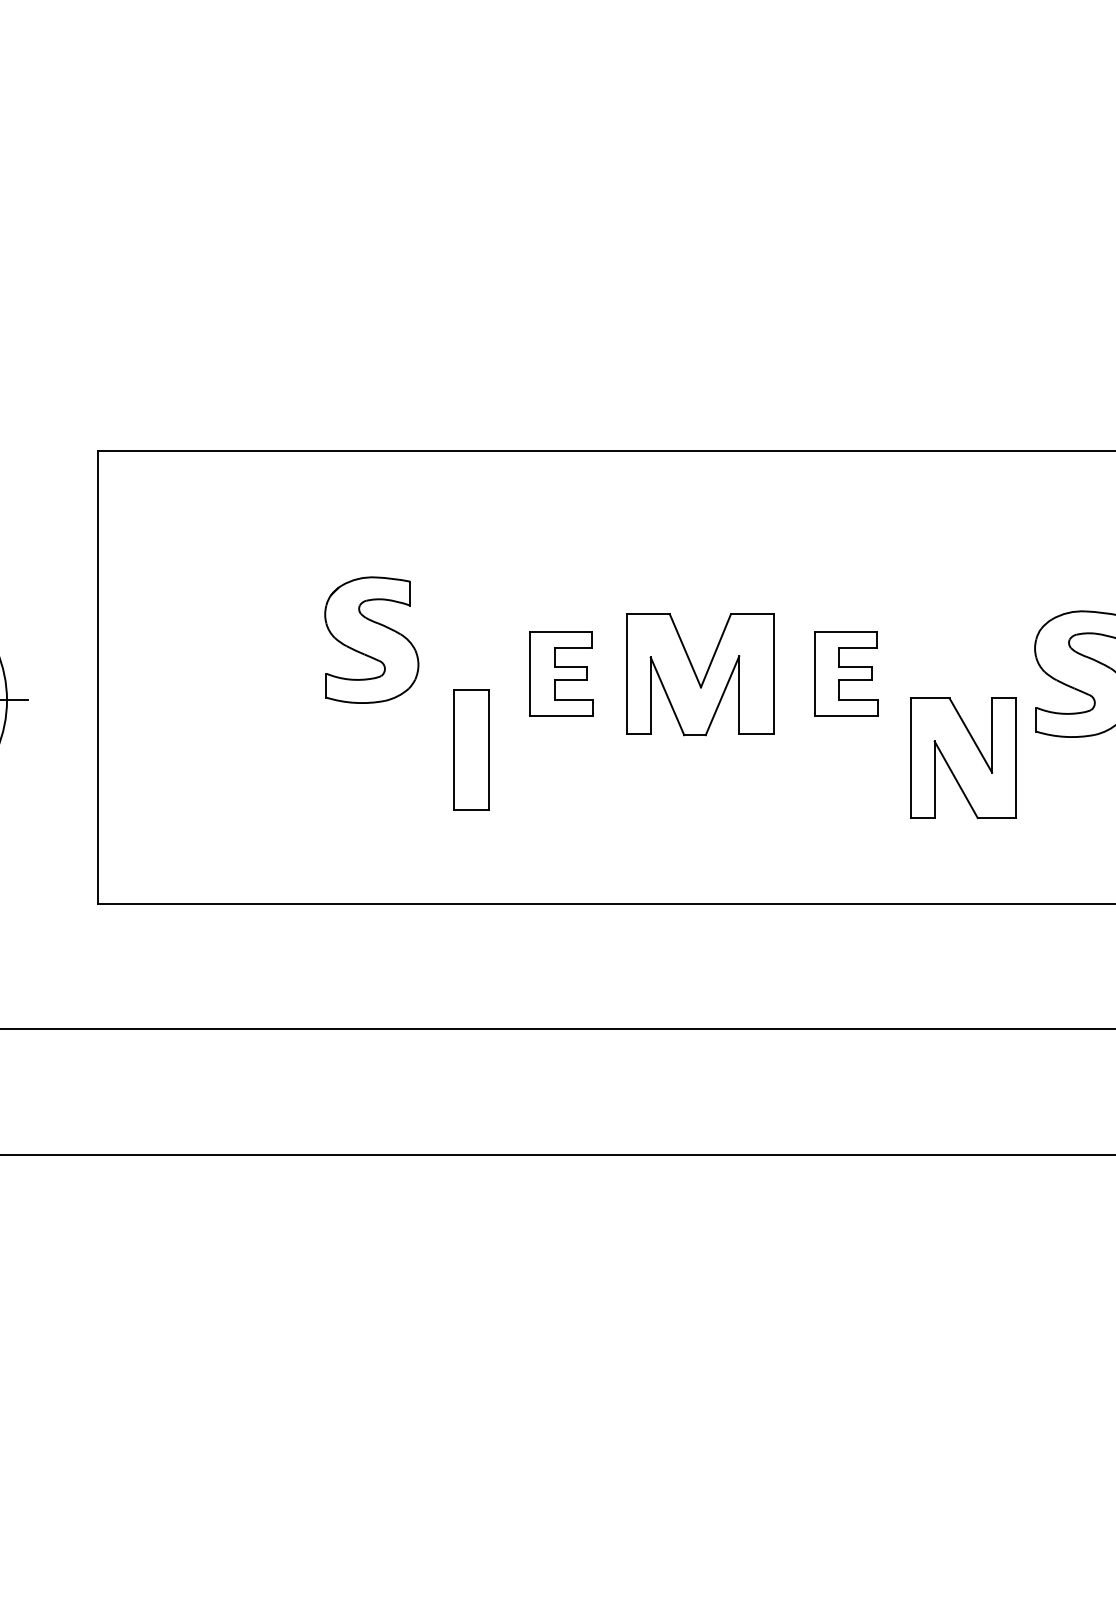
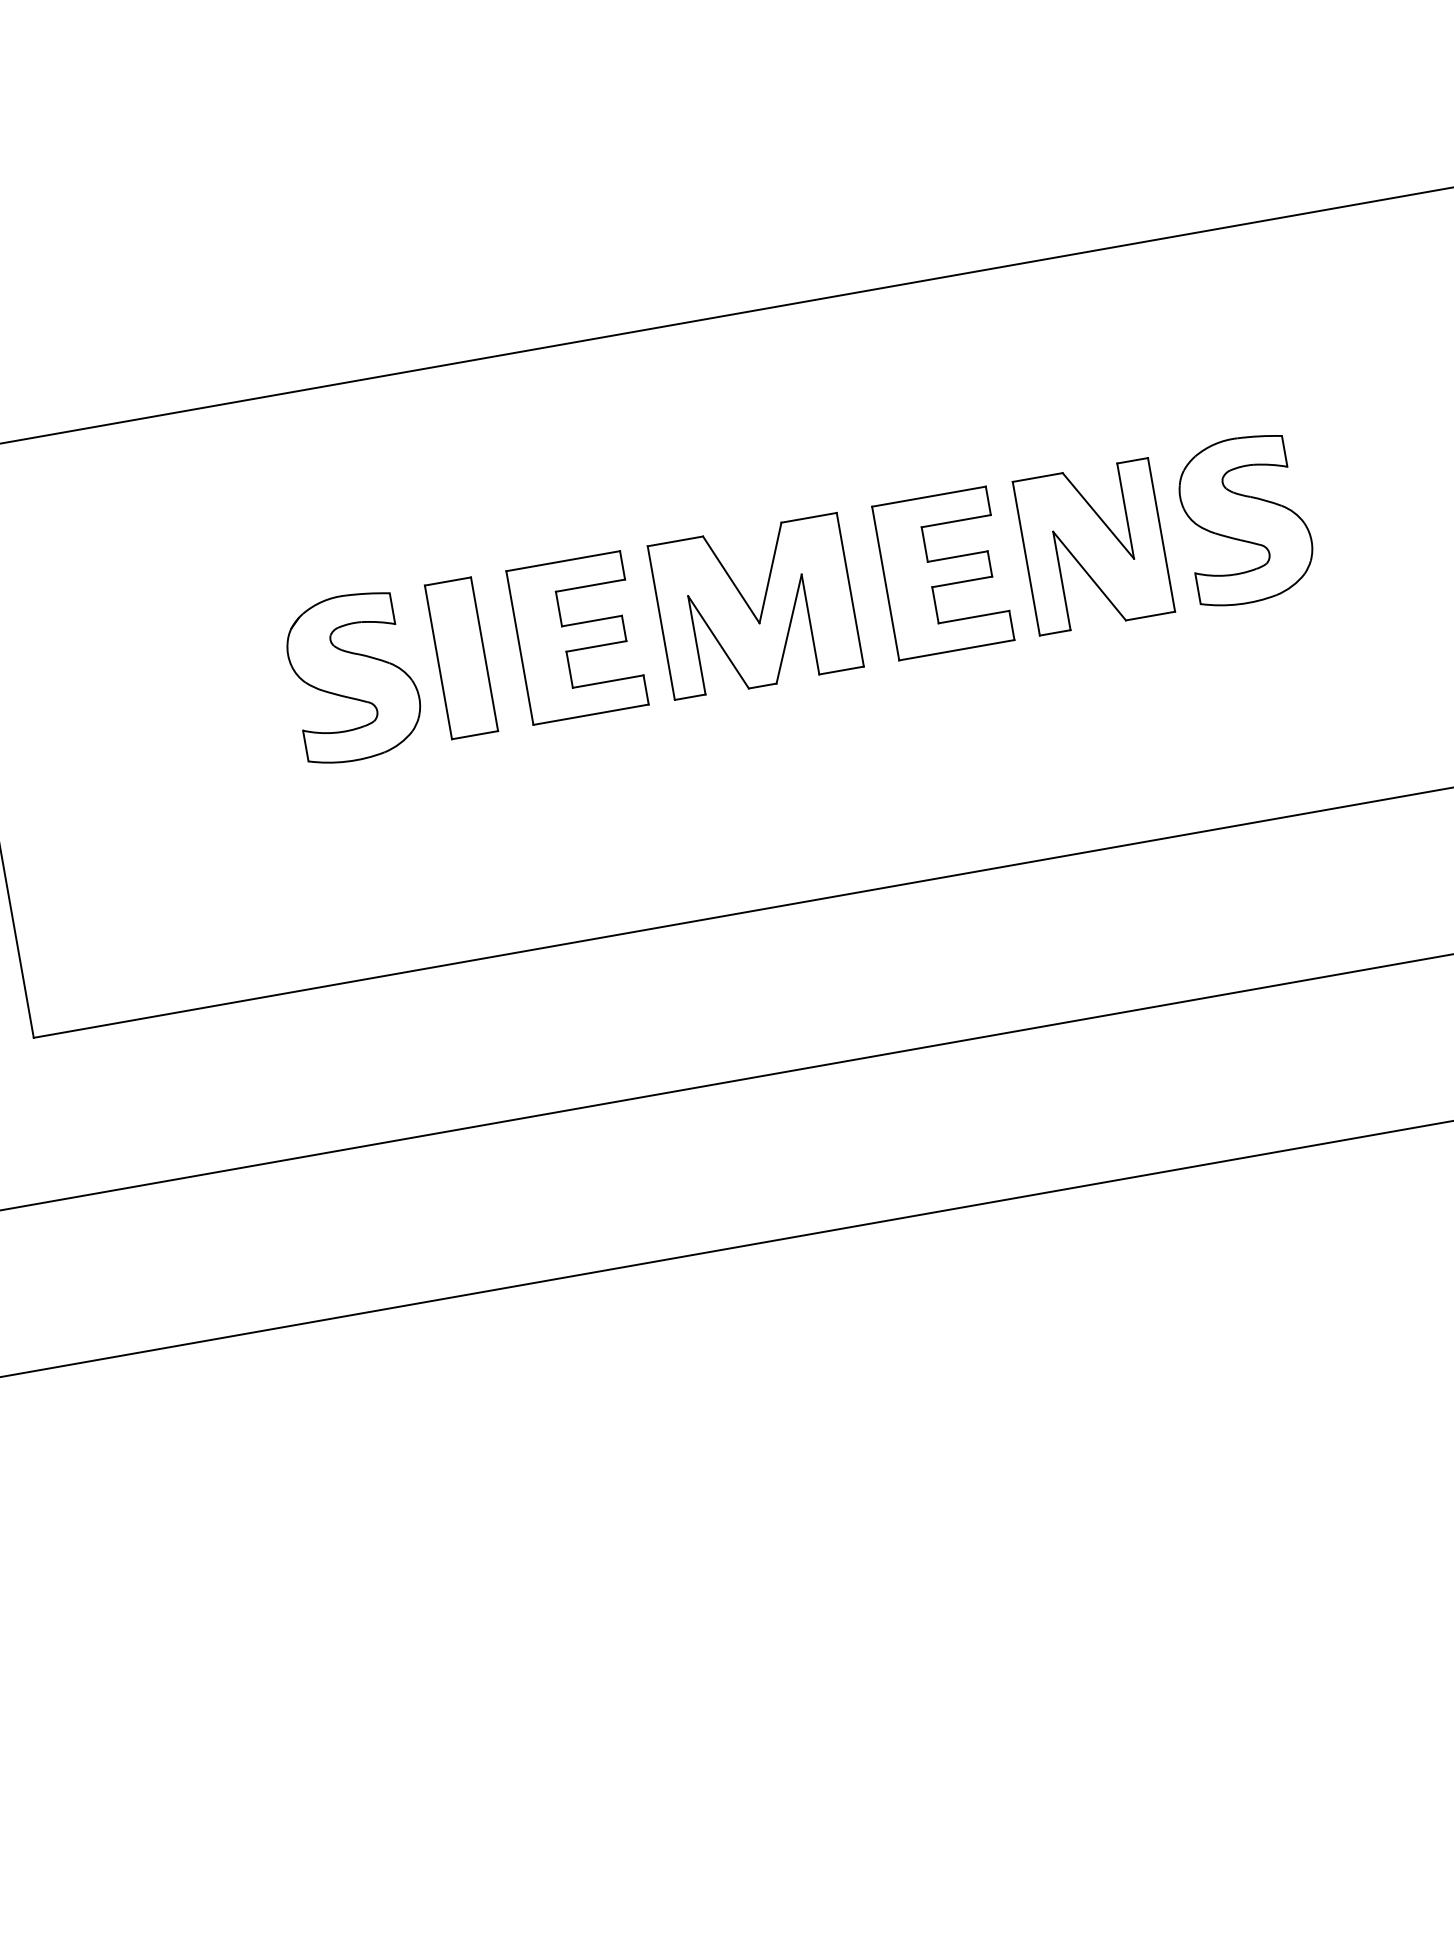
part: (371, 639) -> (353, 676), moved
part: (561, 673) -> (577, 637), size x1.43
part: (845, 673) -> (942, 572), size x1.43
part: (471, 749) -> (461, 657), moved
part: (963, 757) -> (1093, 545), moved

